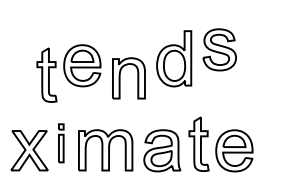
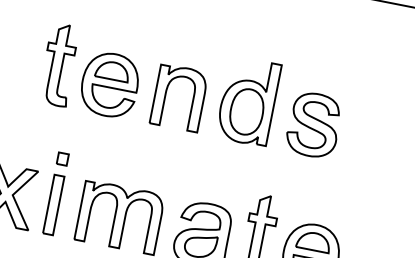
part: (219, 49) -> (313, 124), moved
part: (46, 74) -> (58, 63), moved
part: (120, 78) -> (166, 95), moved
part: (61, 143) -> (56, 194), size x1.43

